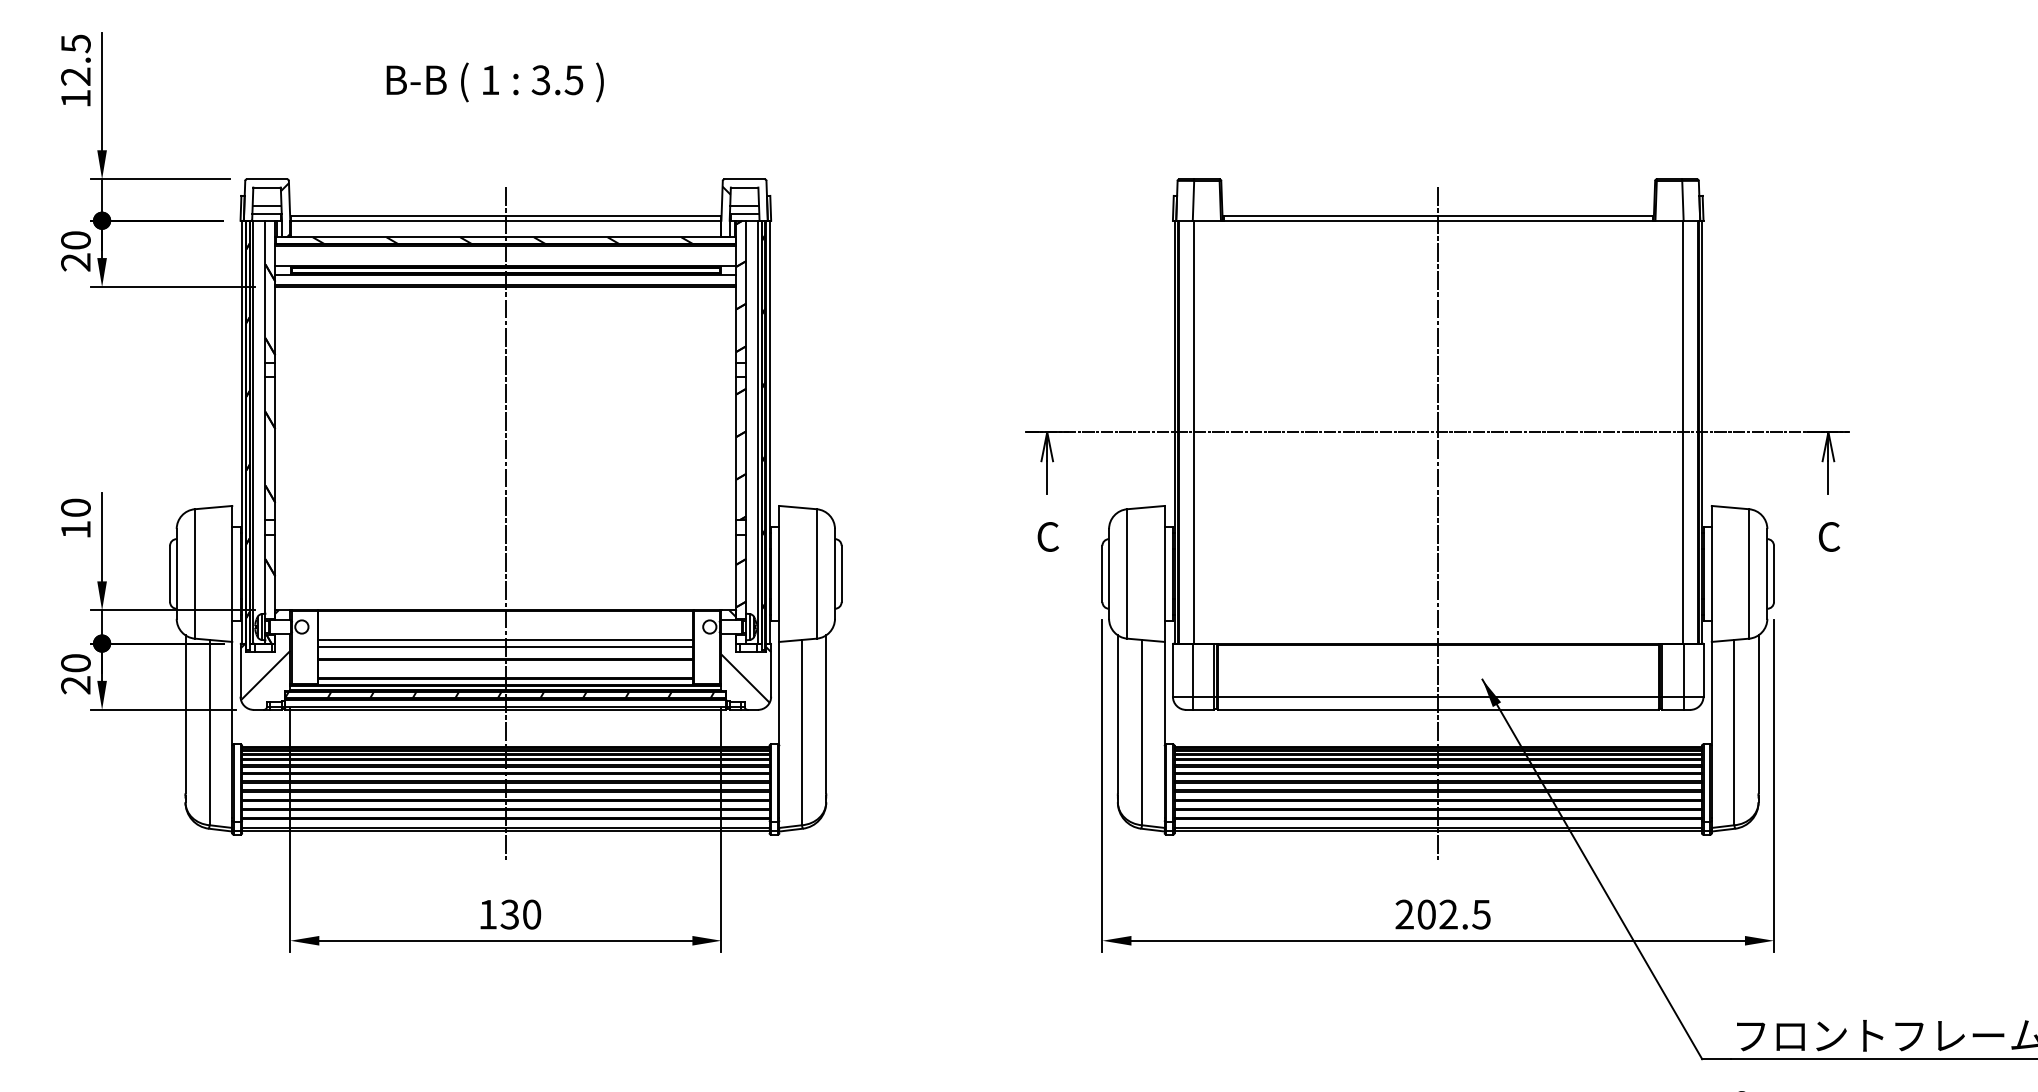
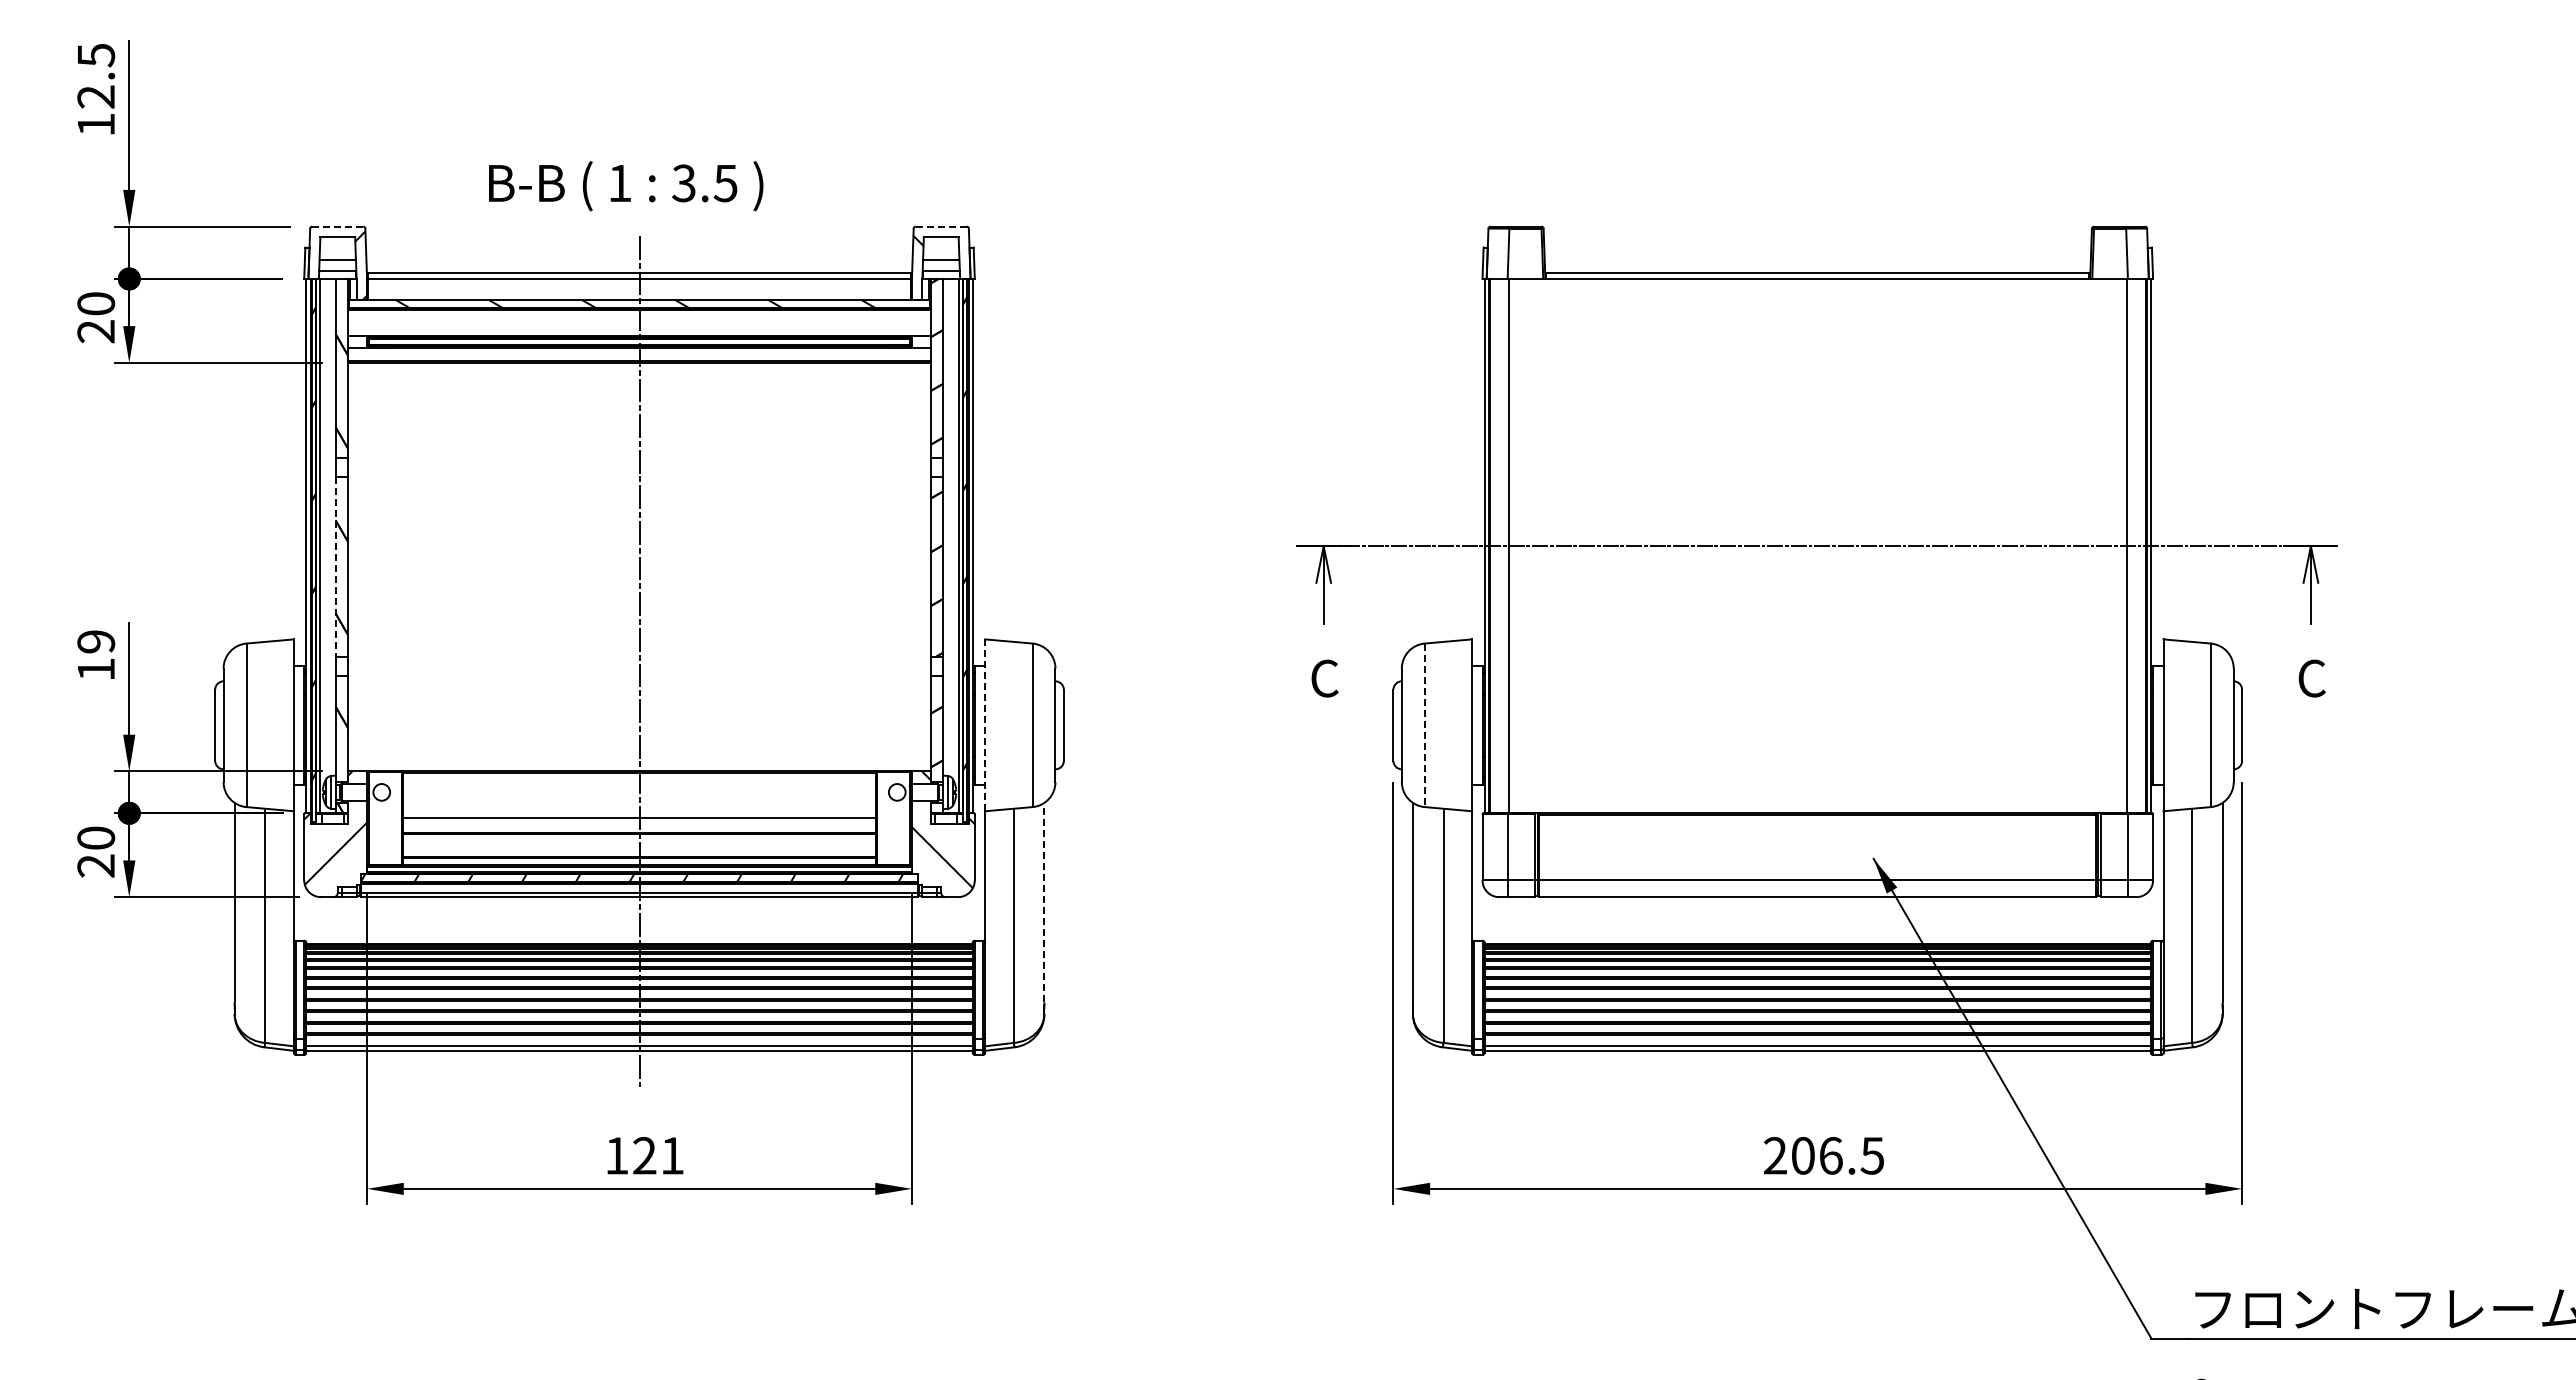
text: (495, 82) -> (626, 186), moved
line: (266, 179) -> (337, 226), solid -> dashed
line: (744, 179) -> (940, 226), solid -> dashed
line: (265, 449) -> (335, 567), solid -> dashed
text: (76, 507) -> (96, 641), 10 -> 19
line: (1437, 523) -> (1817, 661), removed
line: (779, 574) -> (985, 725), solid -> dashed
line: (1127, 574) -> (1424, 725), solid -> dashed
line: (505, 640) -> (639, 809), removed
line: (826, 714) -> (1044, 902), solid -> dashed
text: (520, 914) -> (658, 1155), 130 -> 121
text: (1448, 914) -> (1830, 1155), 202.5 -> 206.5

